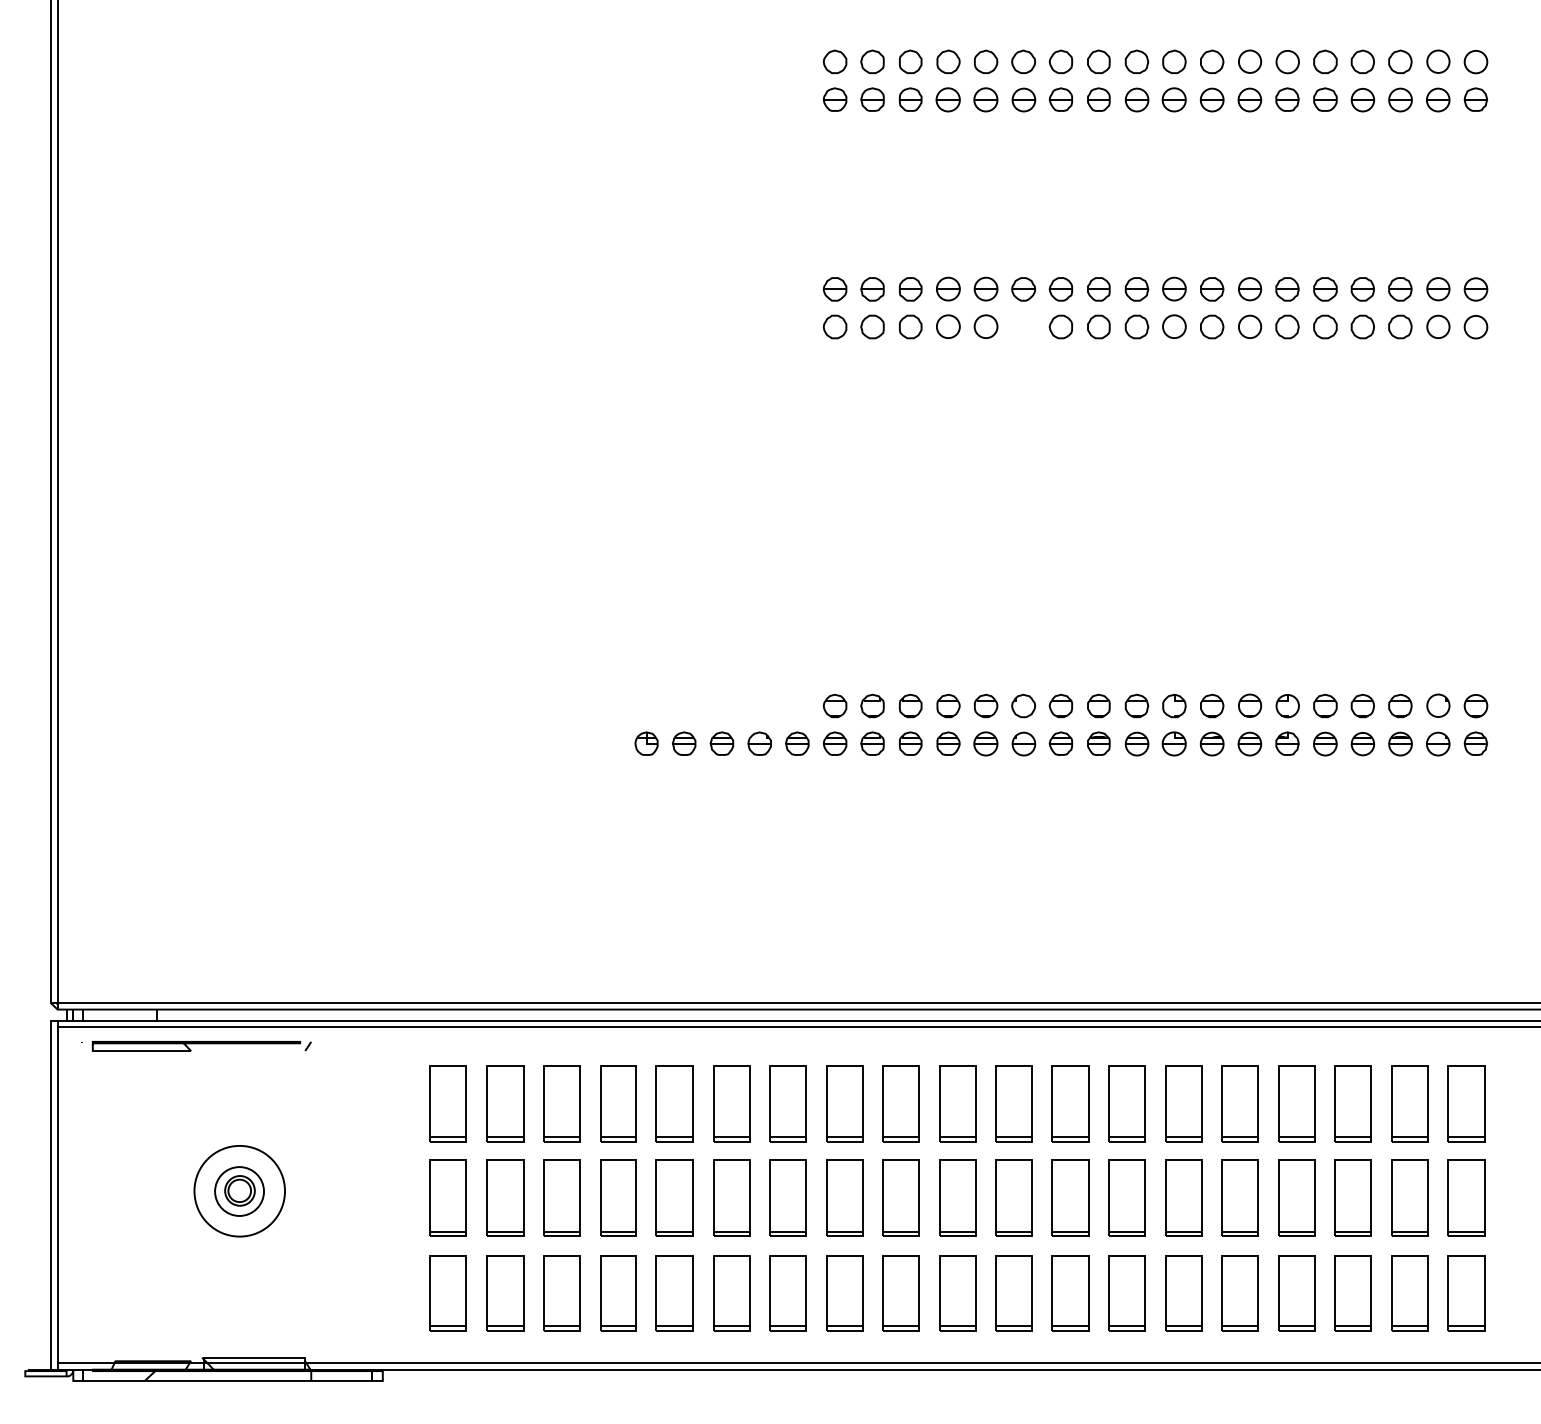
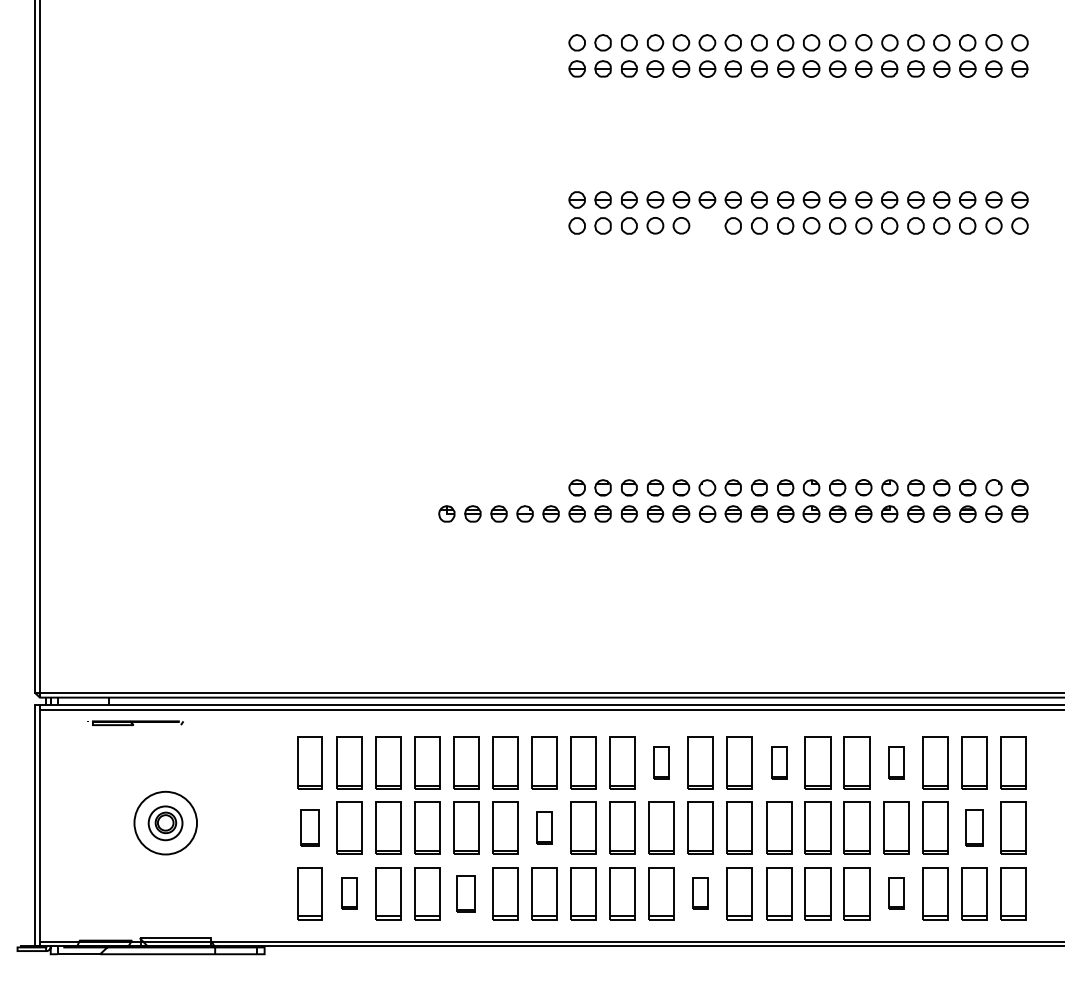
part: (195, 1047) -> (135, 723), size x0.6
part: (957, 1103) -> (661, 762), size x0.6
part: (1127, 1103) -> (779, 762), size x0.6
part: (1297, 1103) -> (896, 762), size x0.6
part: (447, 1197) -> (309, 827), size x0.7
part: (787, 1197) -> (544, 827), size x0.6
part: (1410, 1197) -> (974, 827), size x0.7
part: (505, 1293) -> (349, 893), size x0.6
part: (674, 1293) -> (466, 893), size x0.7
part: (1013, 1293) -> (700, 893), size x0.6
part: (1297, 1293) -> (896, 893), size x0.6

